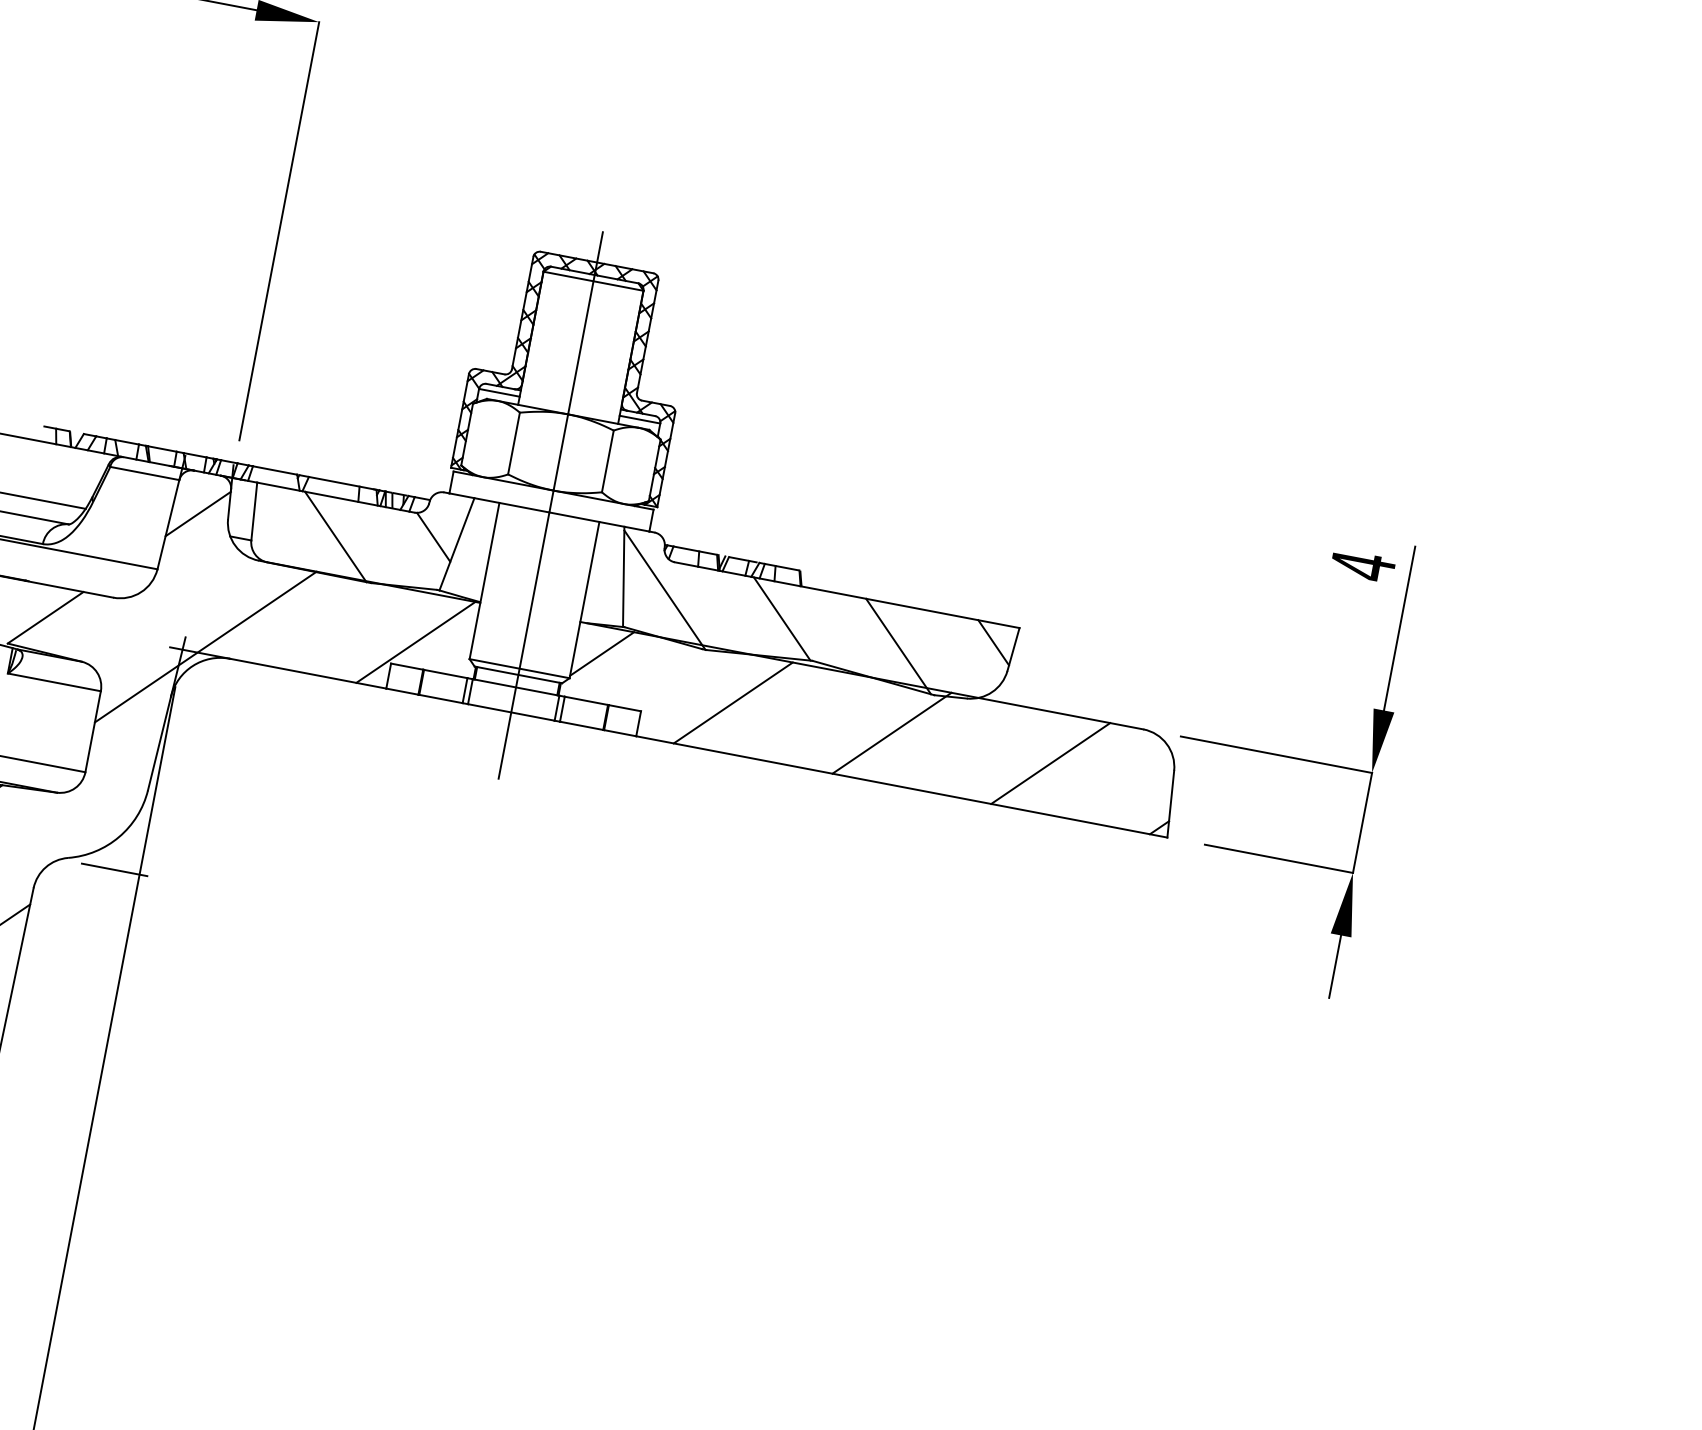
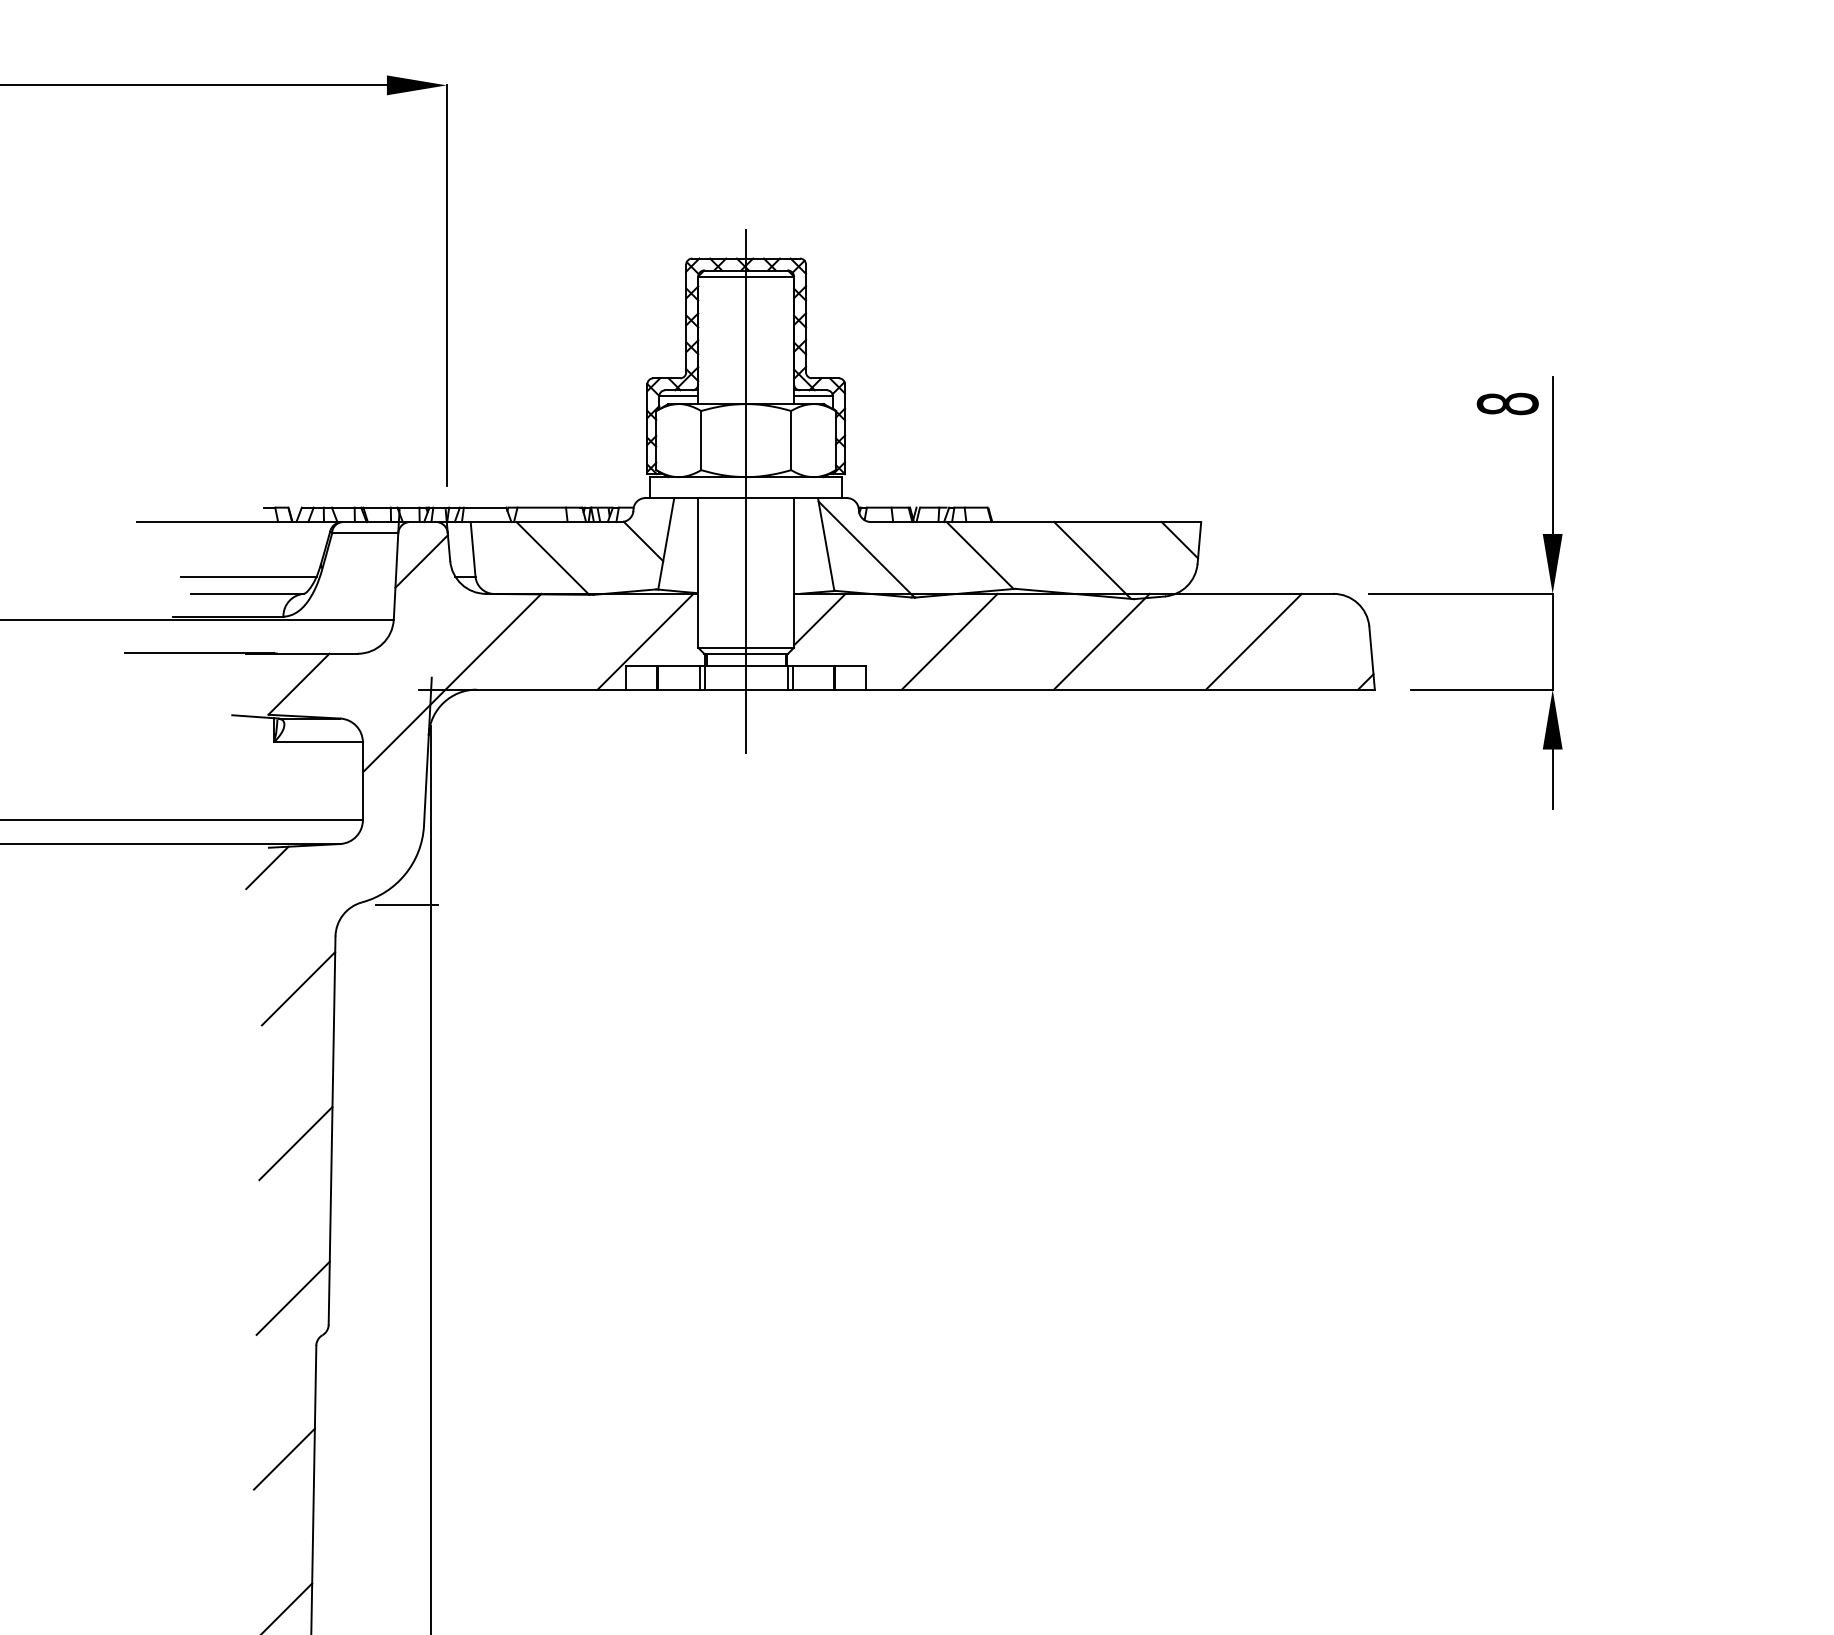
text: (1362, 565) -> (1507, 403), 4 -> 8

